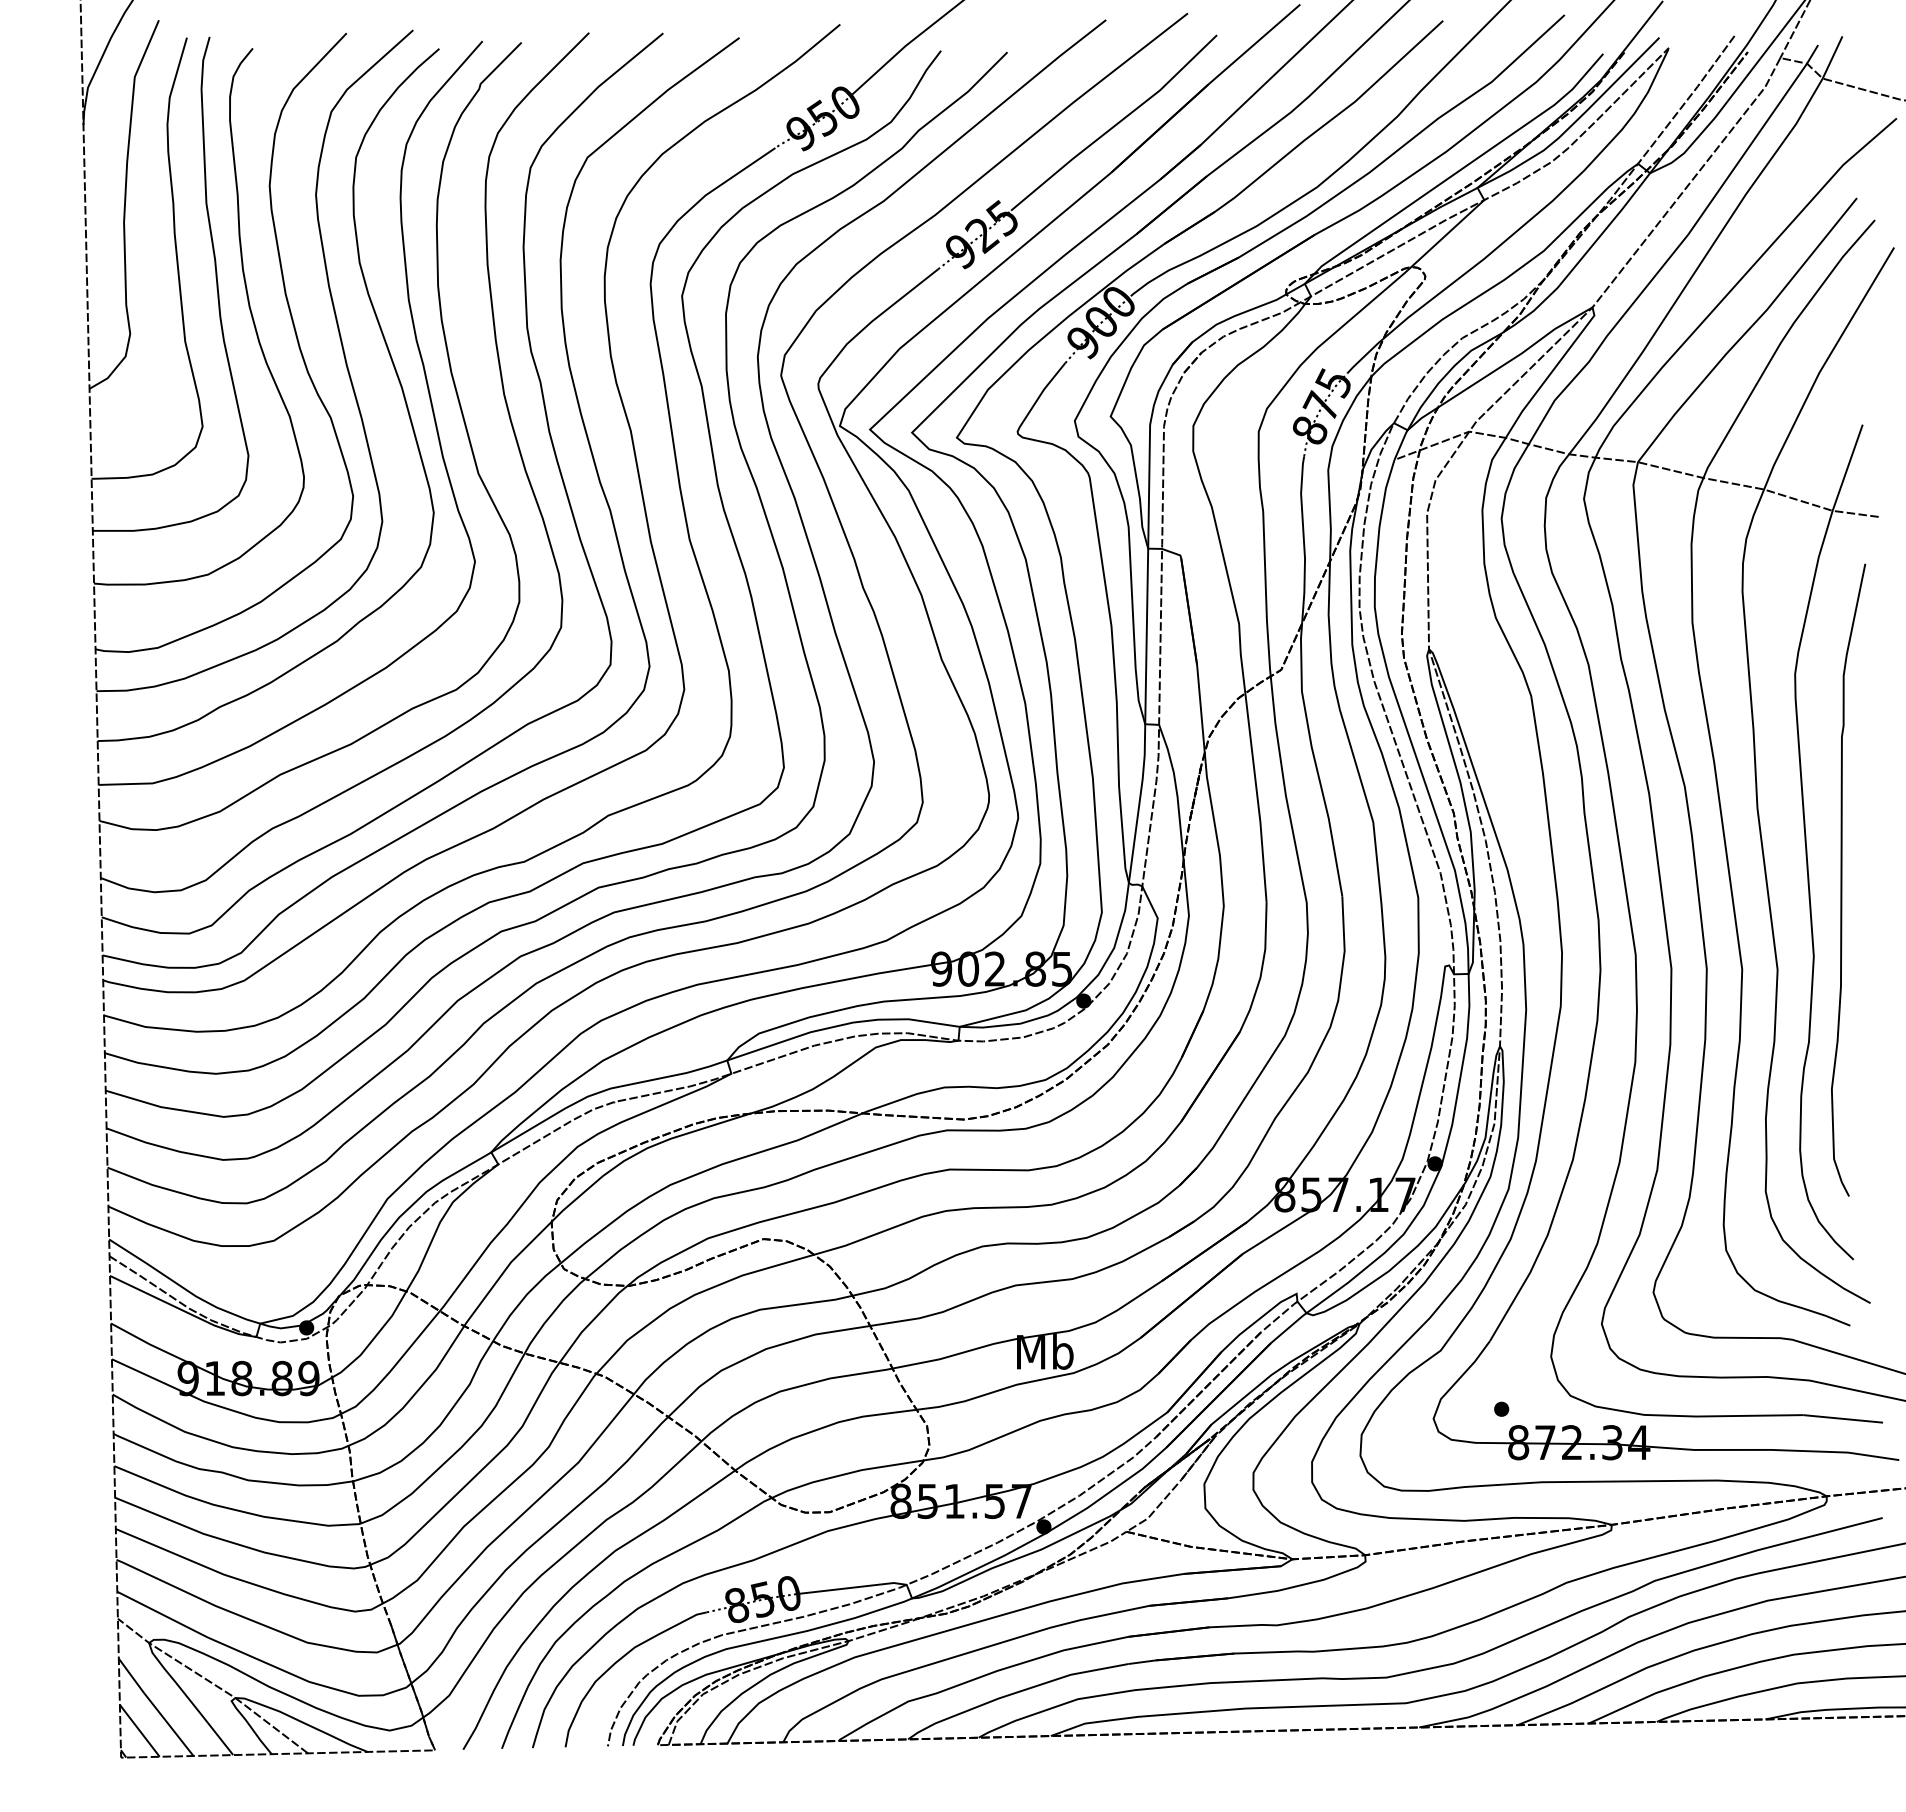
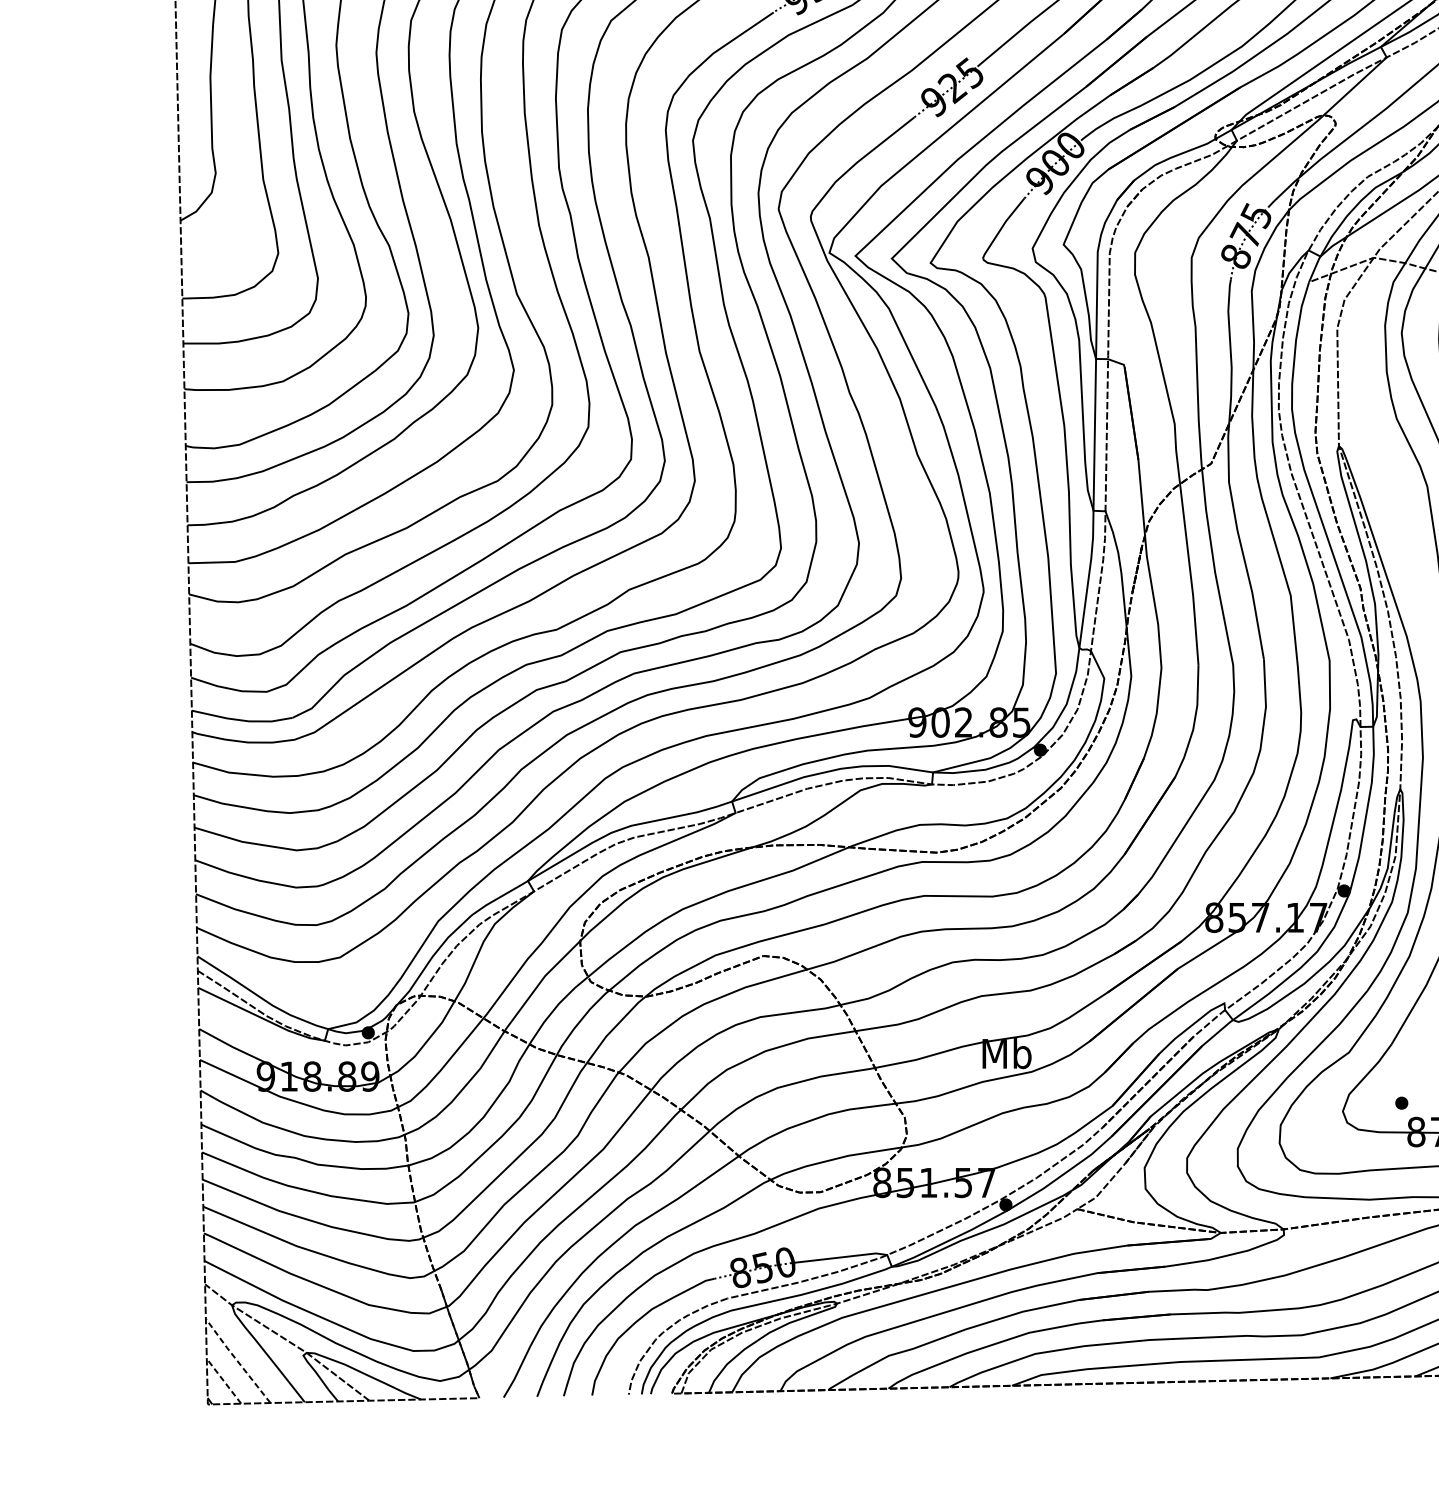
line: (155, 1707) -> (237, 1361), solid -> dashed
line: (139, 1730) -> (223, 1380), solid -> dashed

